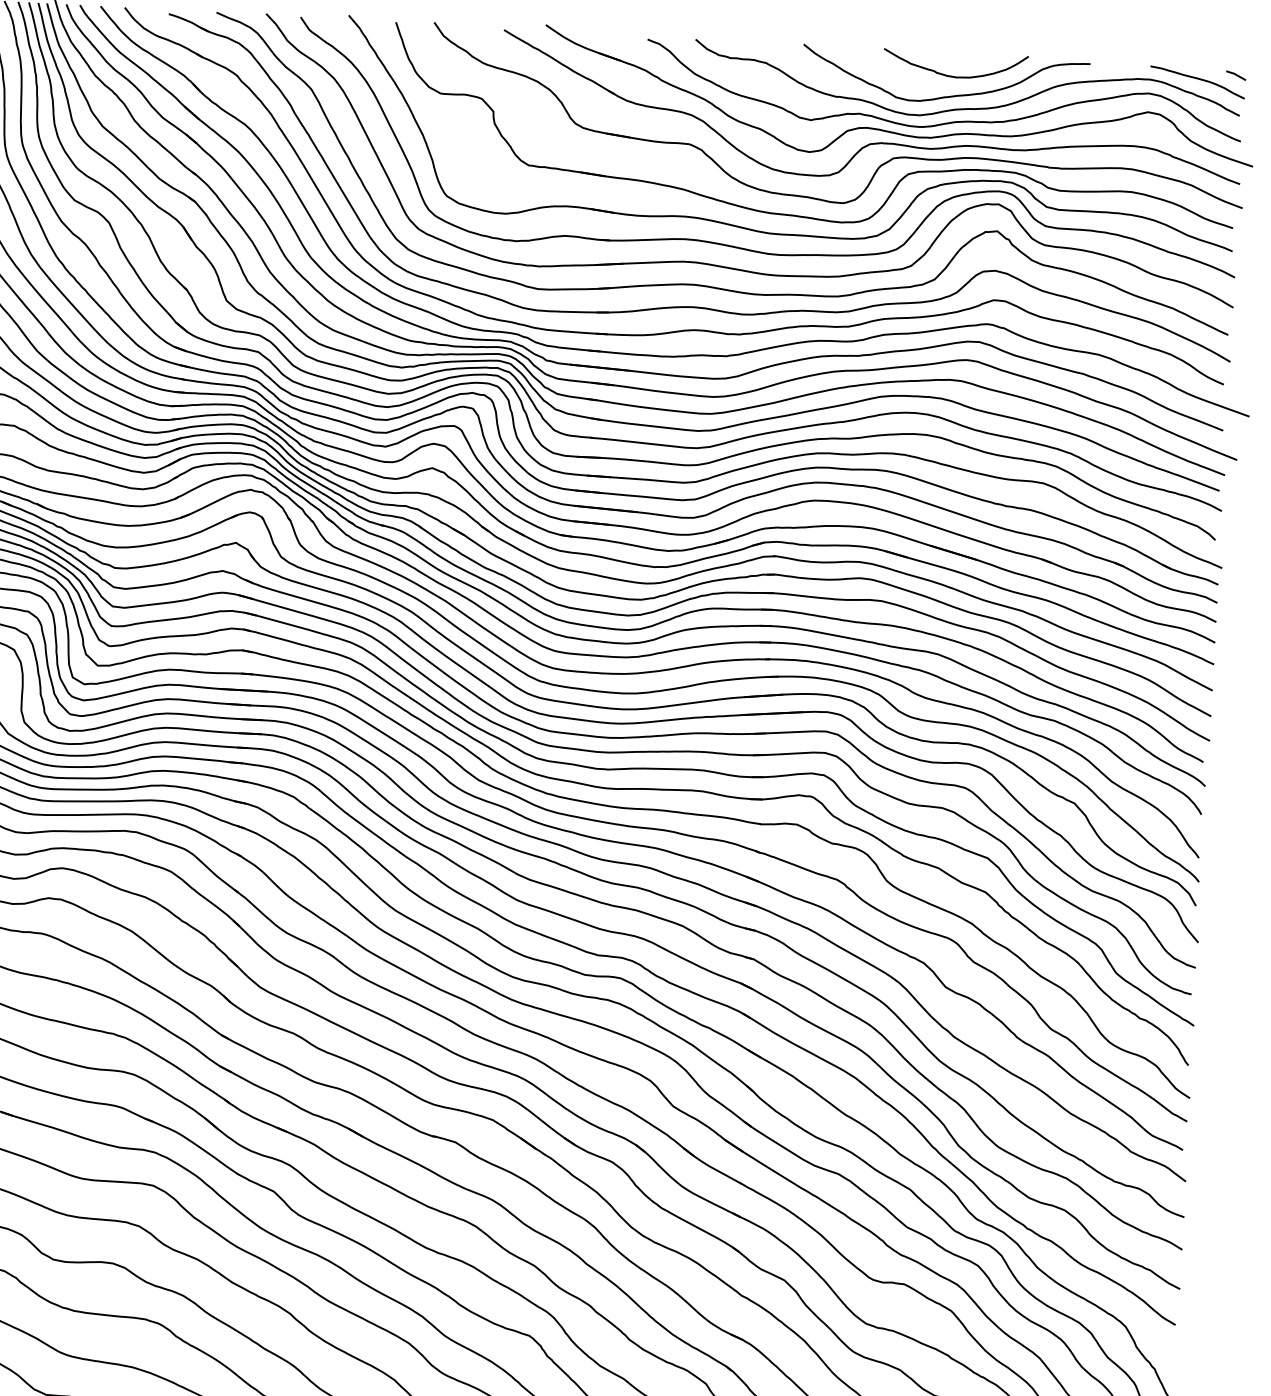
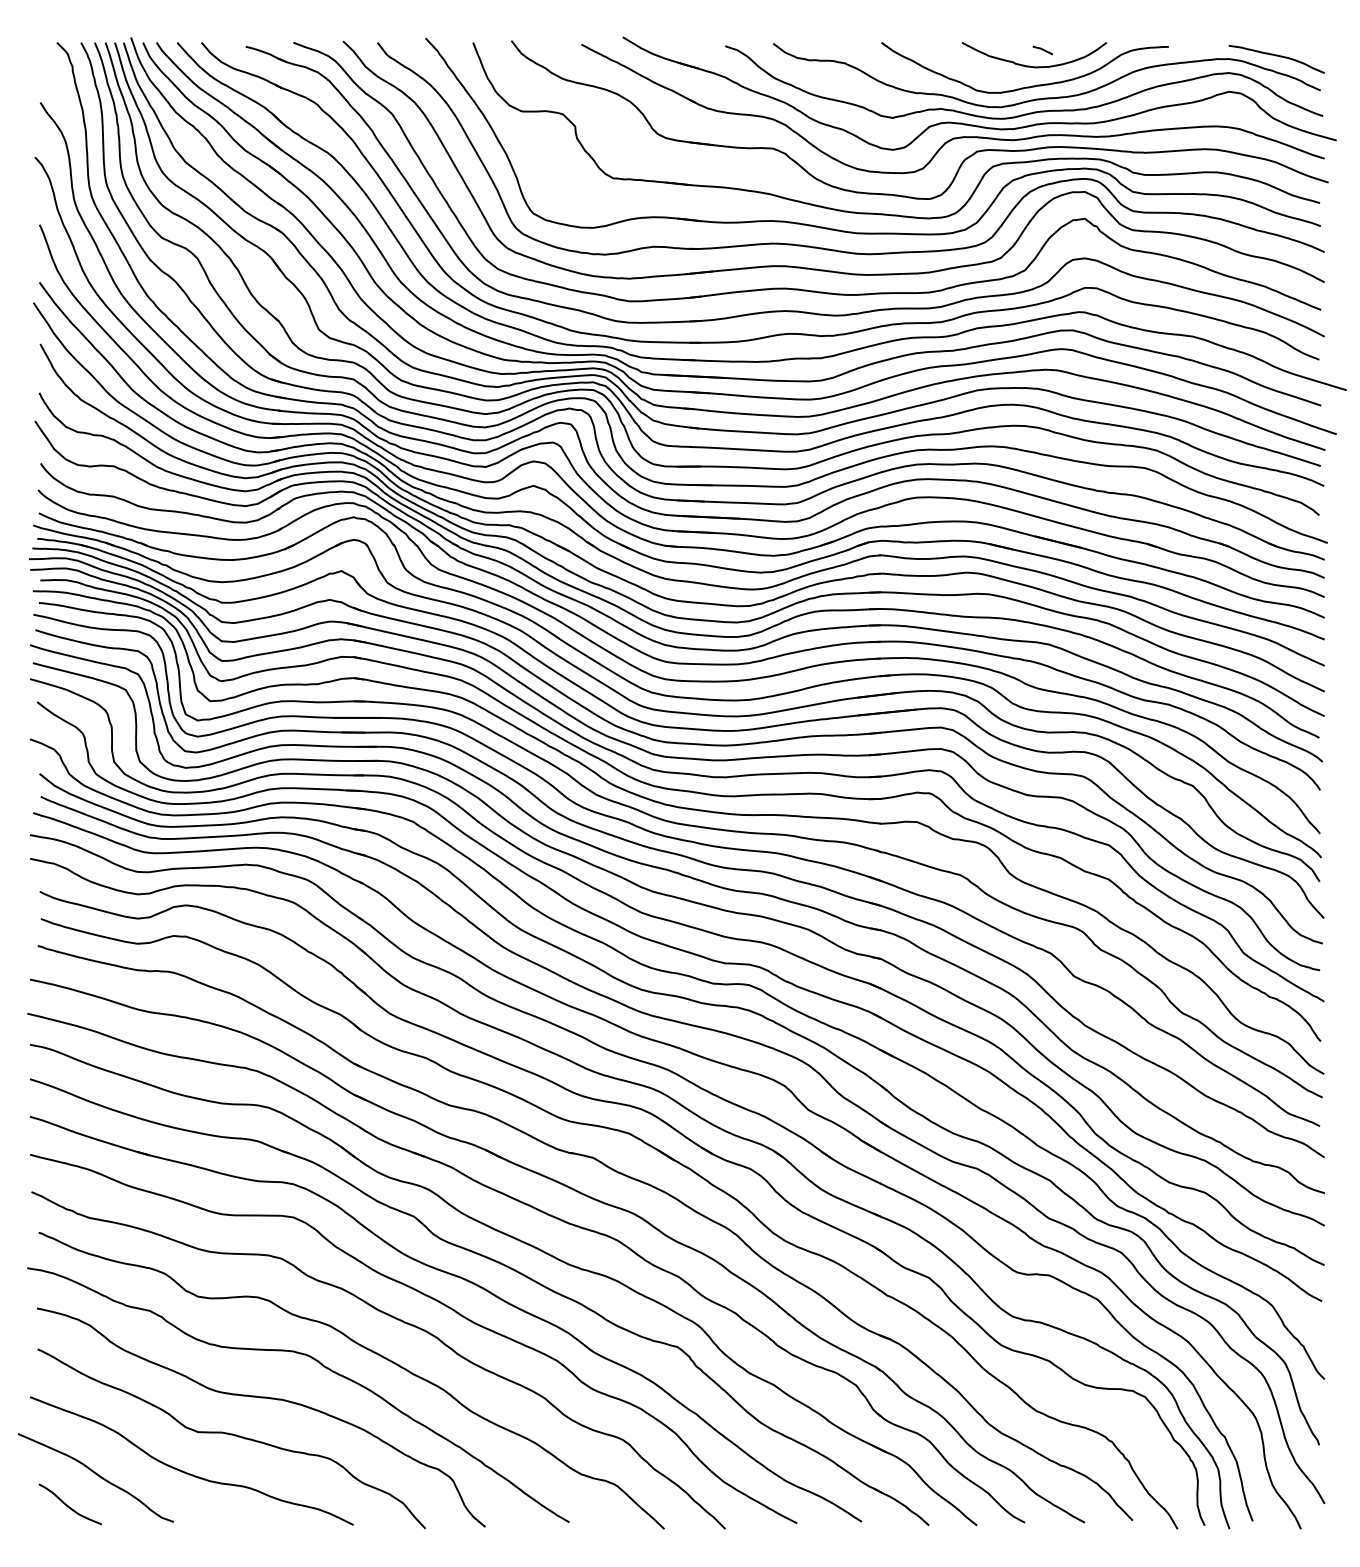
line: (1235, 75) -> (1042, 50), moved

